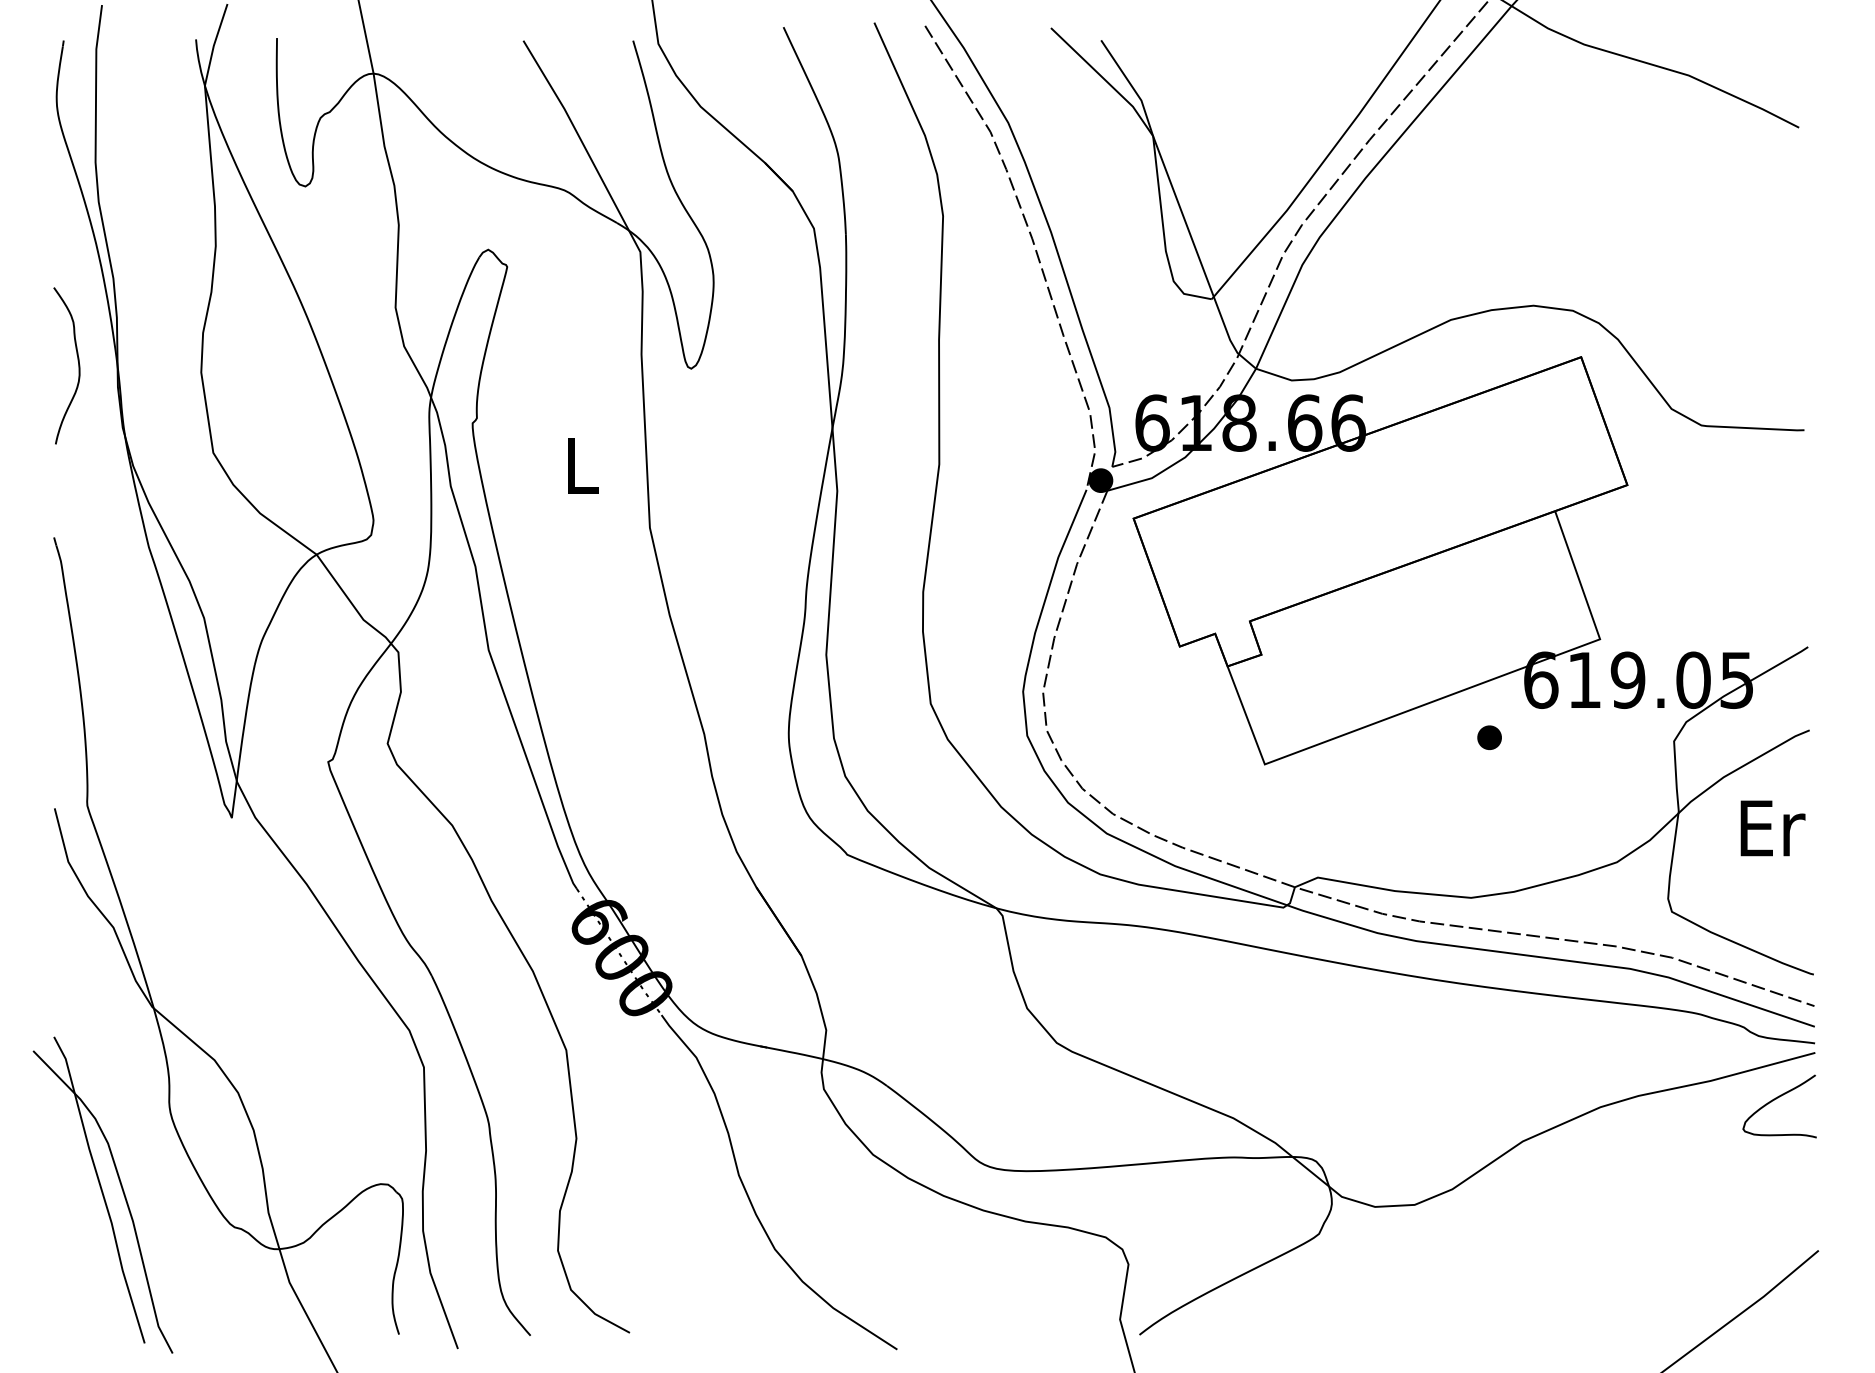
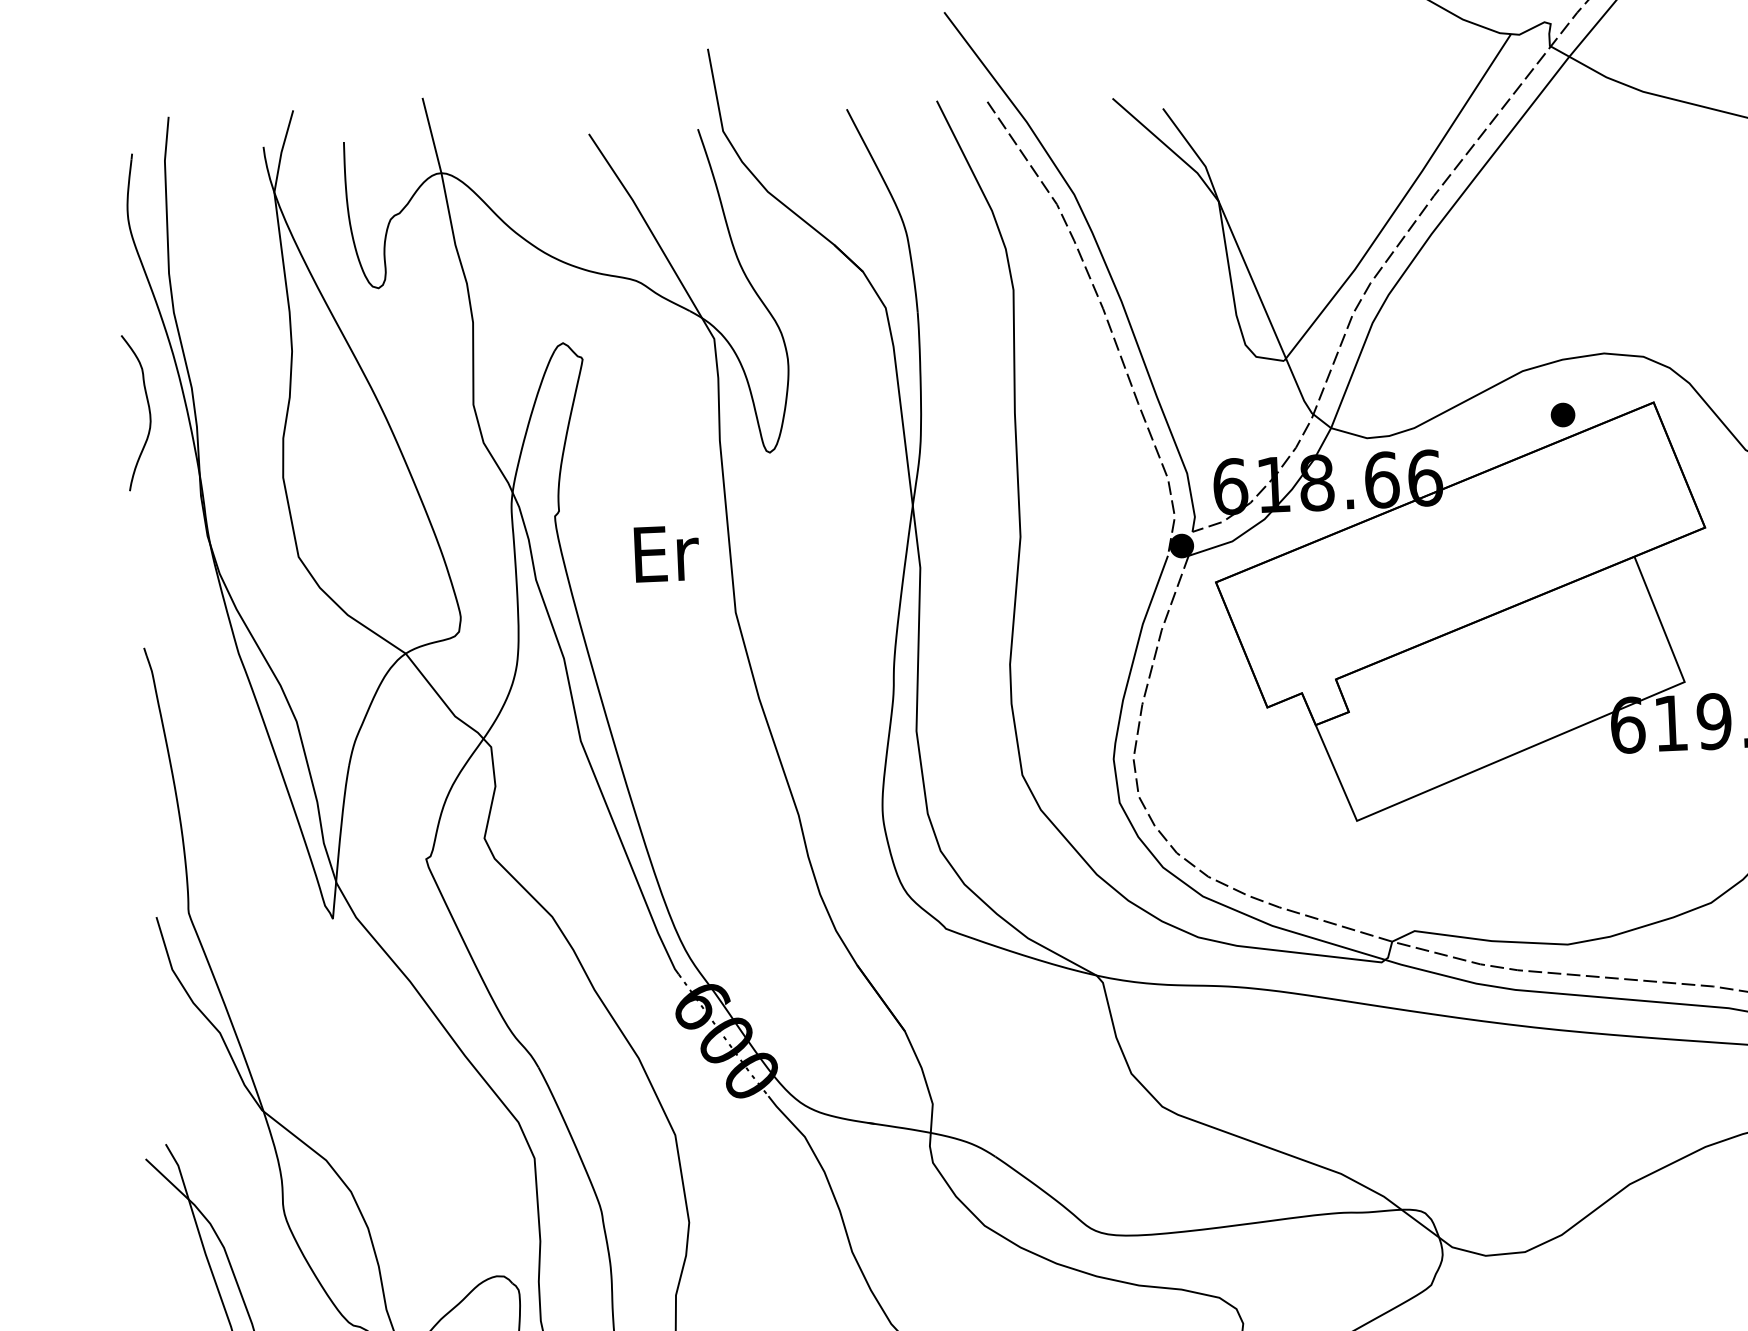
curve: (77, 361) -> (147, 407), moved
text: (583, 465) -> (667, 553), L -> Er
part: (1489, 737) -> (1562, 414), moved

